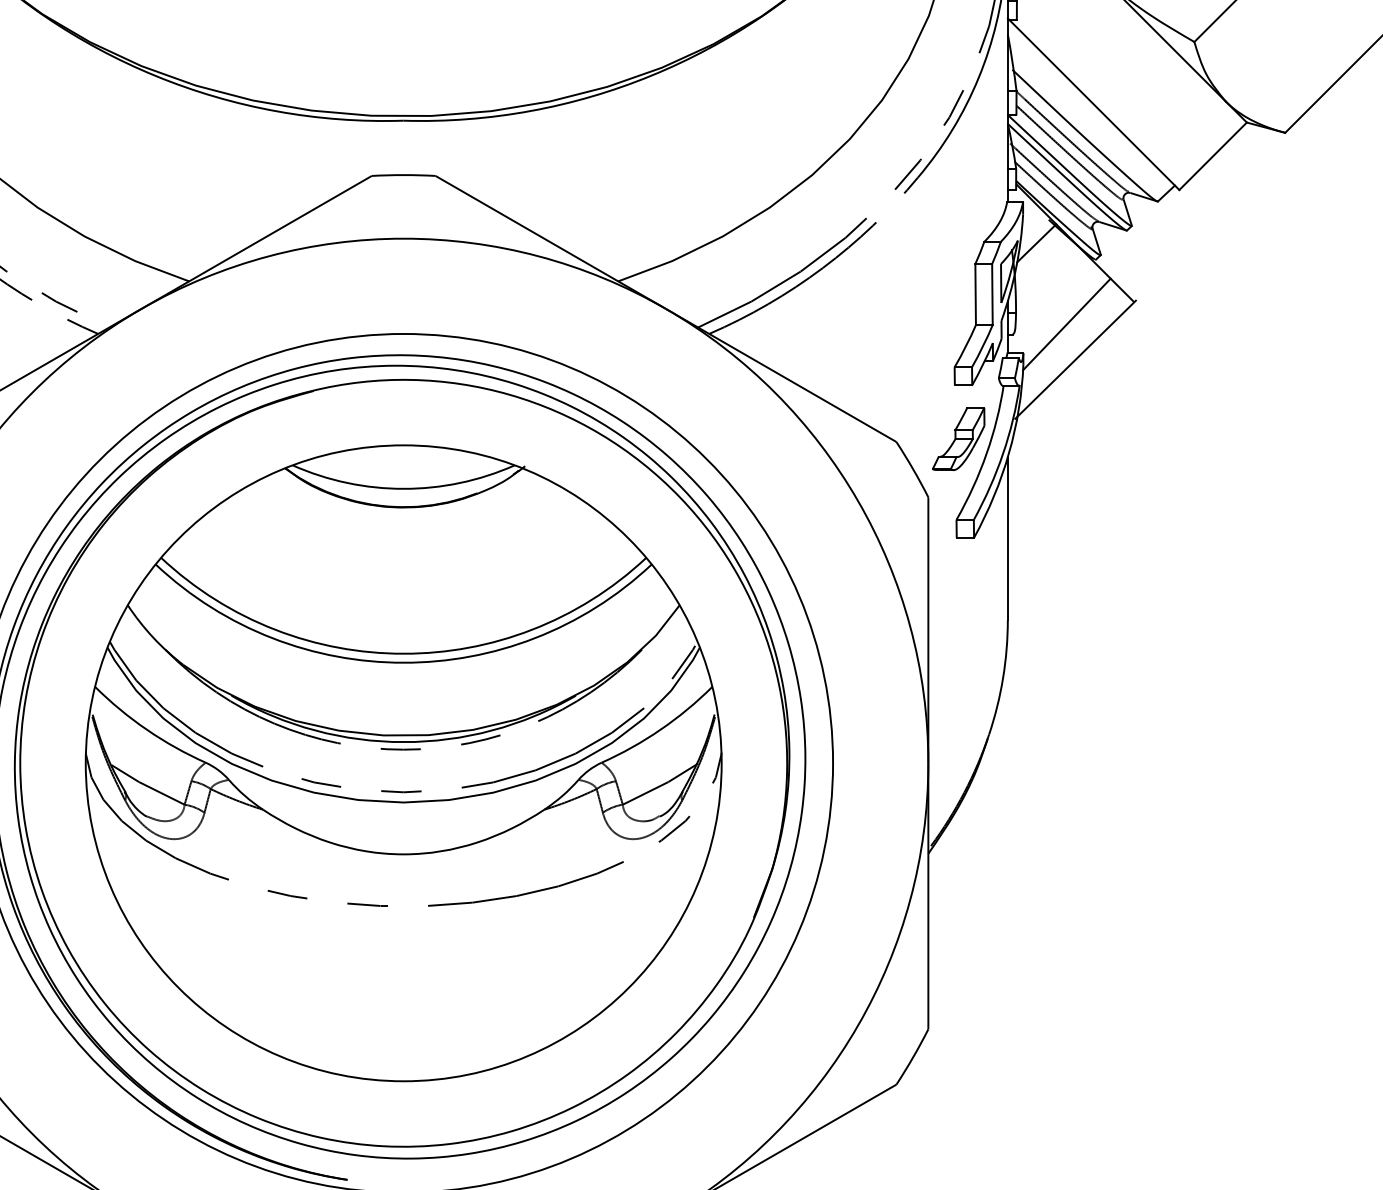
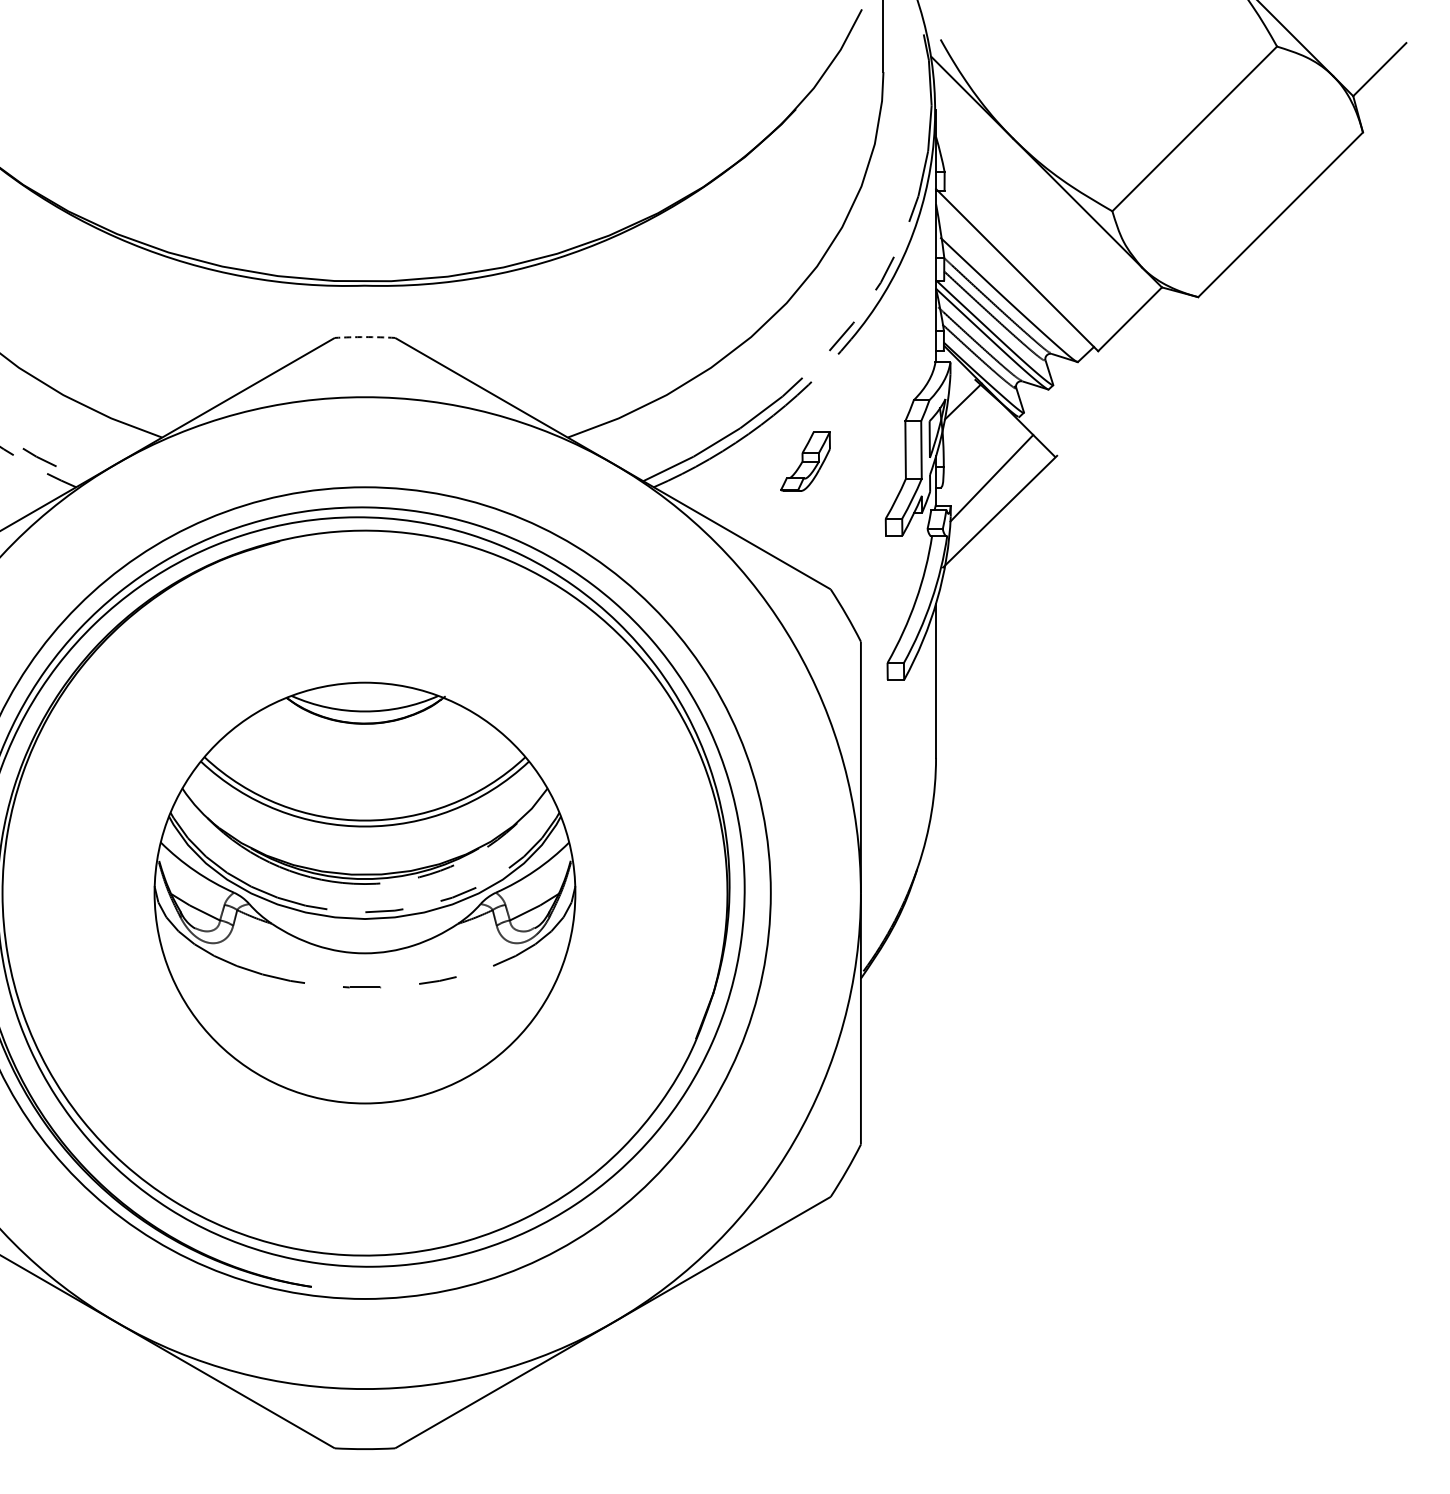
arc: (404, 175) -> (365, 337), solid -> dashed
part: (958, 438) -> (805, 461), moved
part: (403, 762) -> (364, 892), size x0.7

